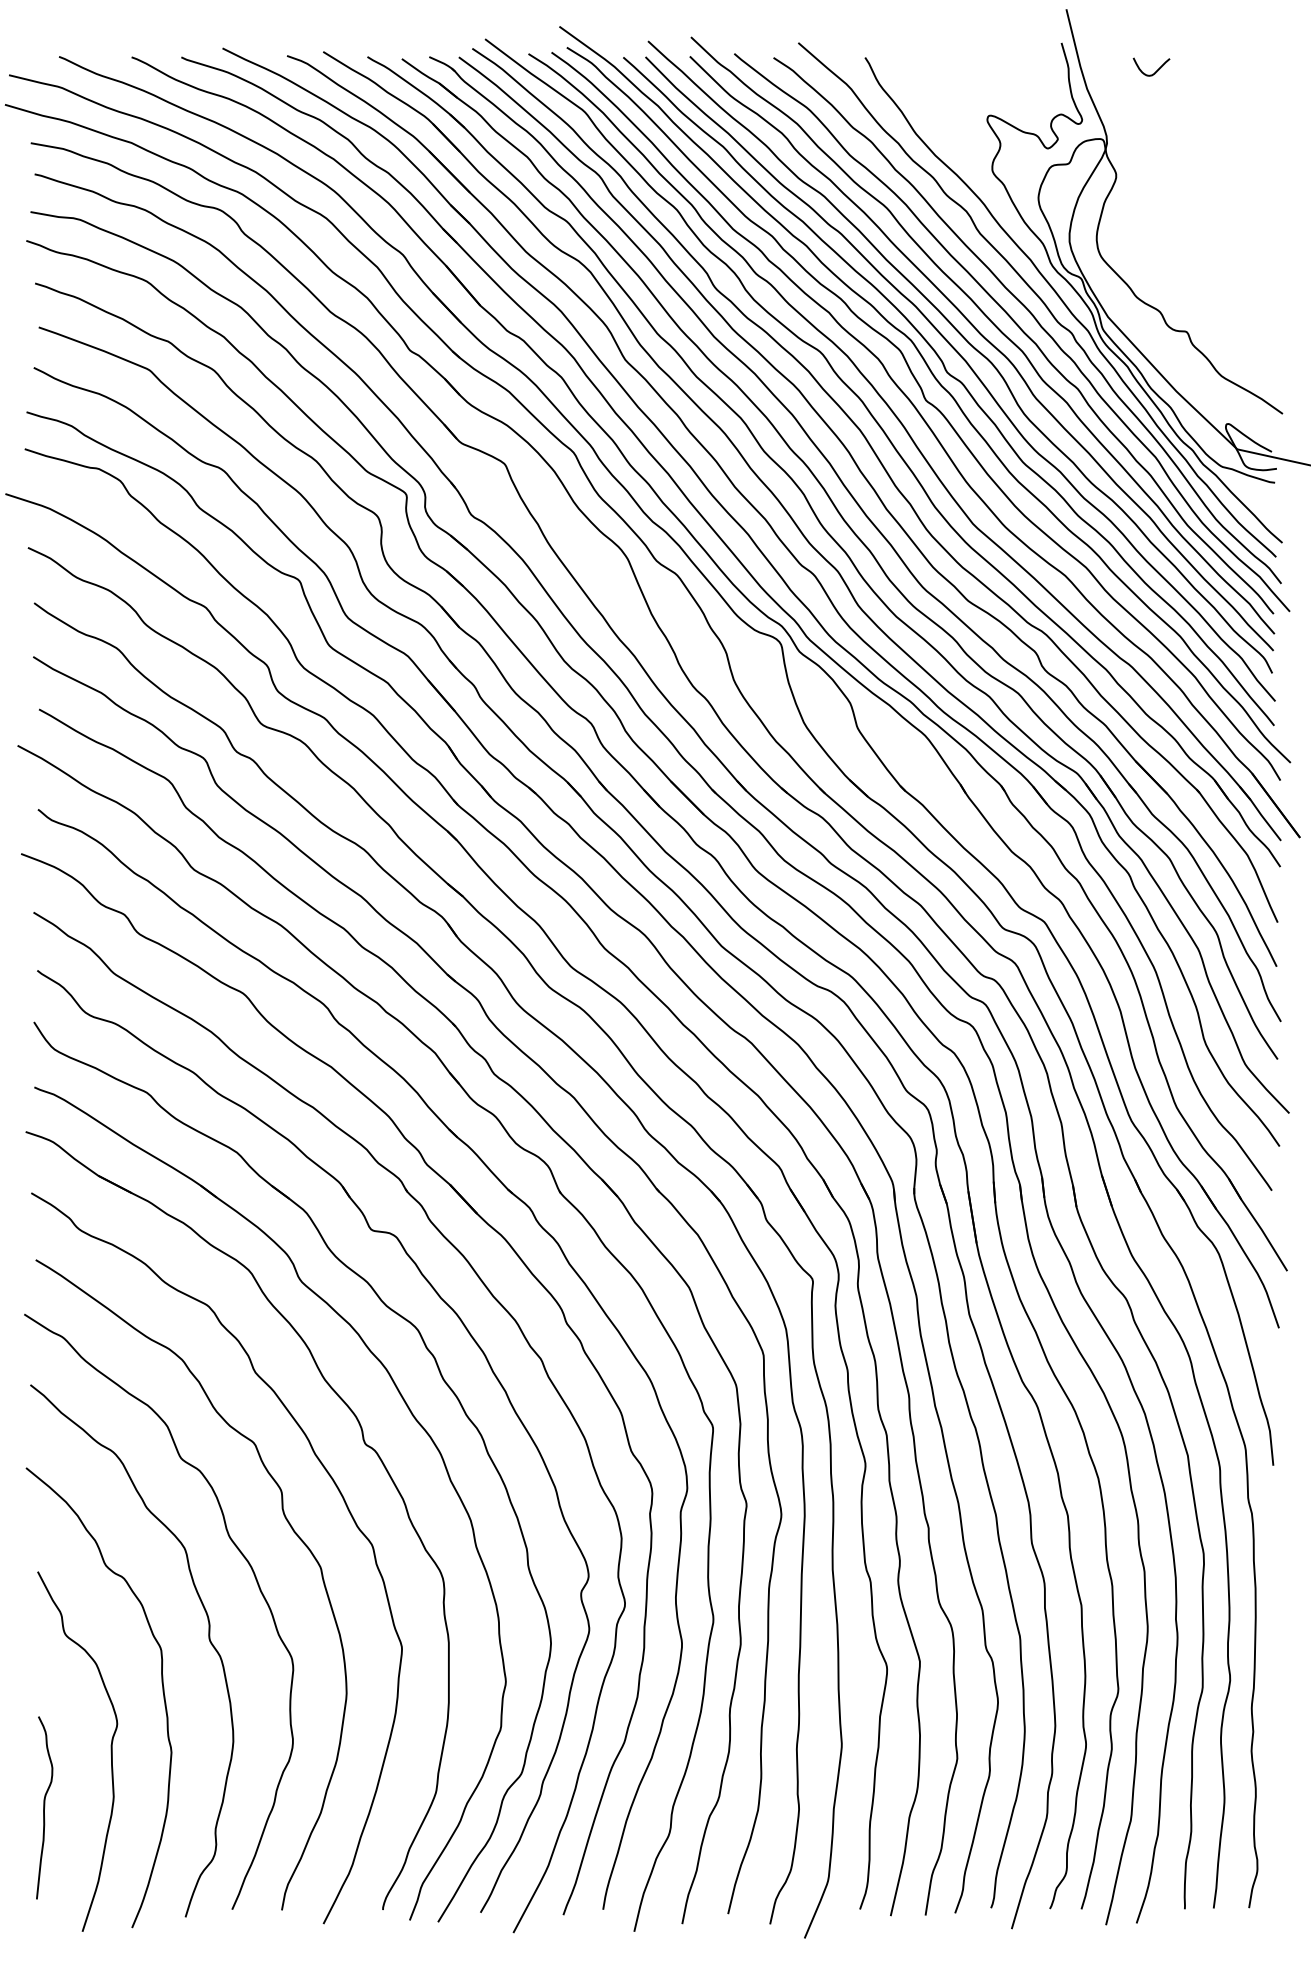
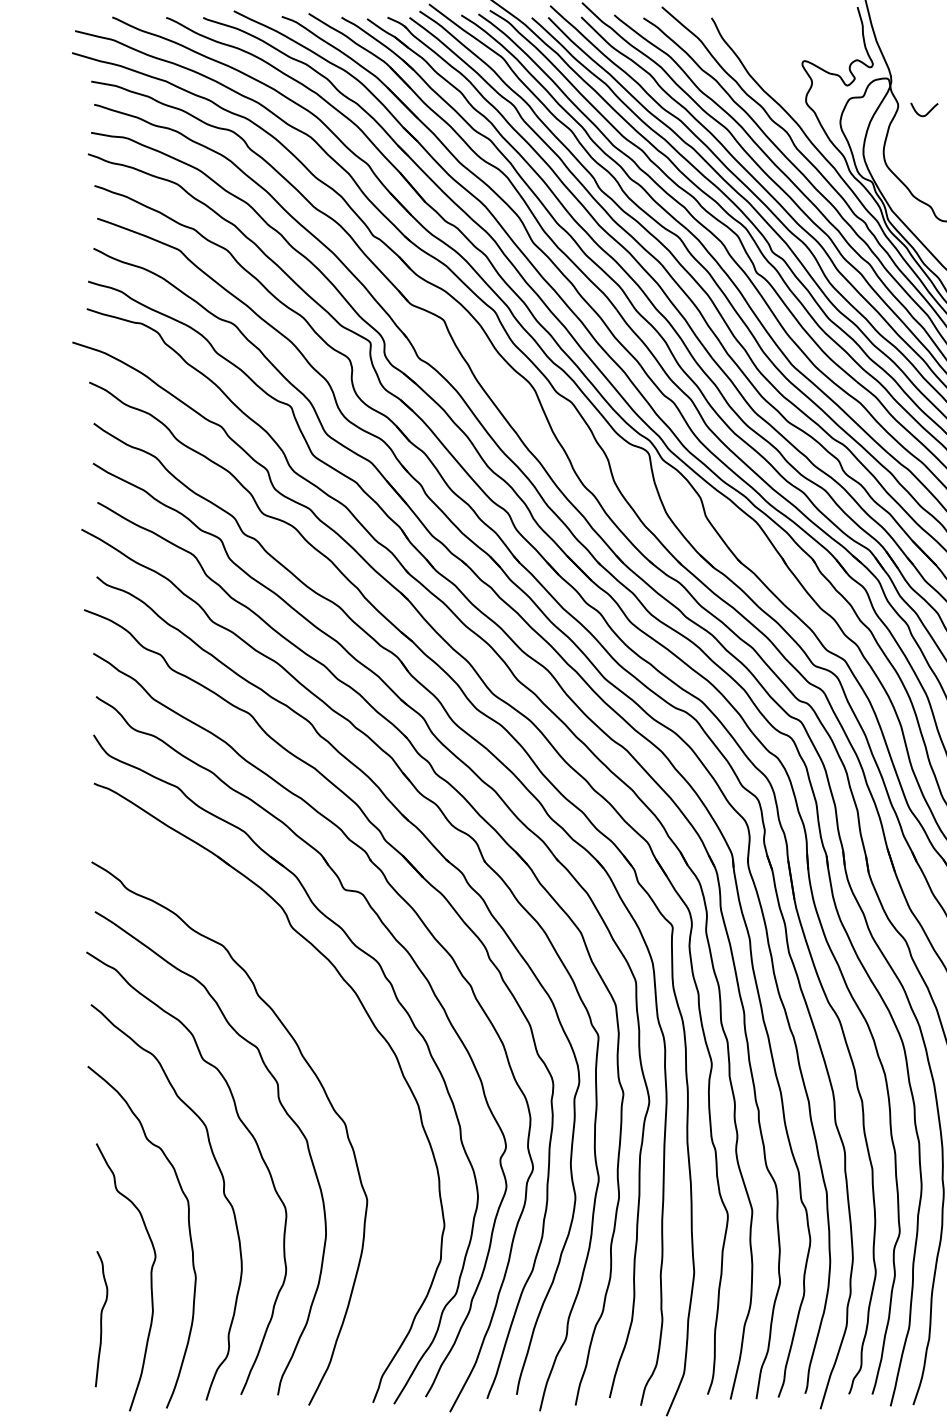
curve: (1156, 70) -> (928, 112), moved
part: (364, 1444) -> (339, 1048), removed

